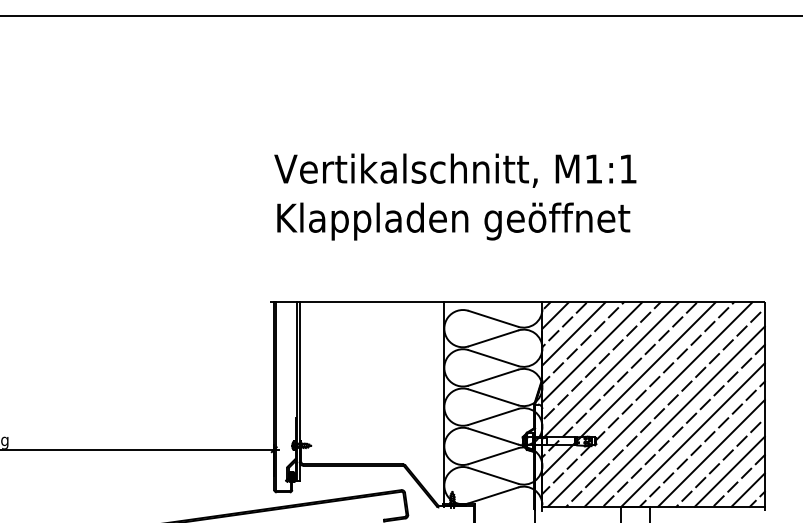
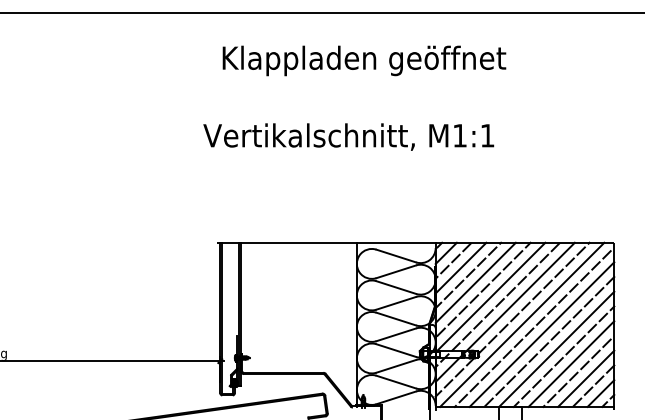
text: (455, 169) -> (348, 136), moved
text: (453, 221) -> (364, 60), moved

